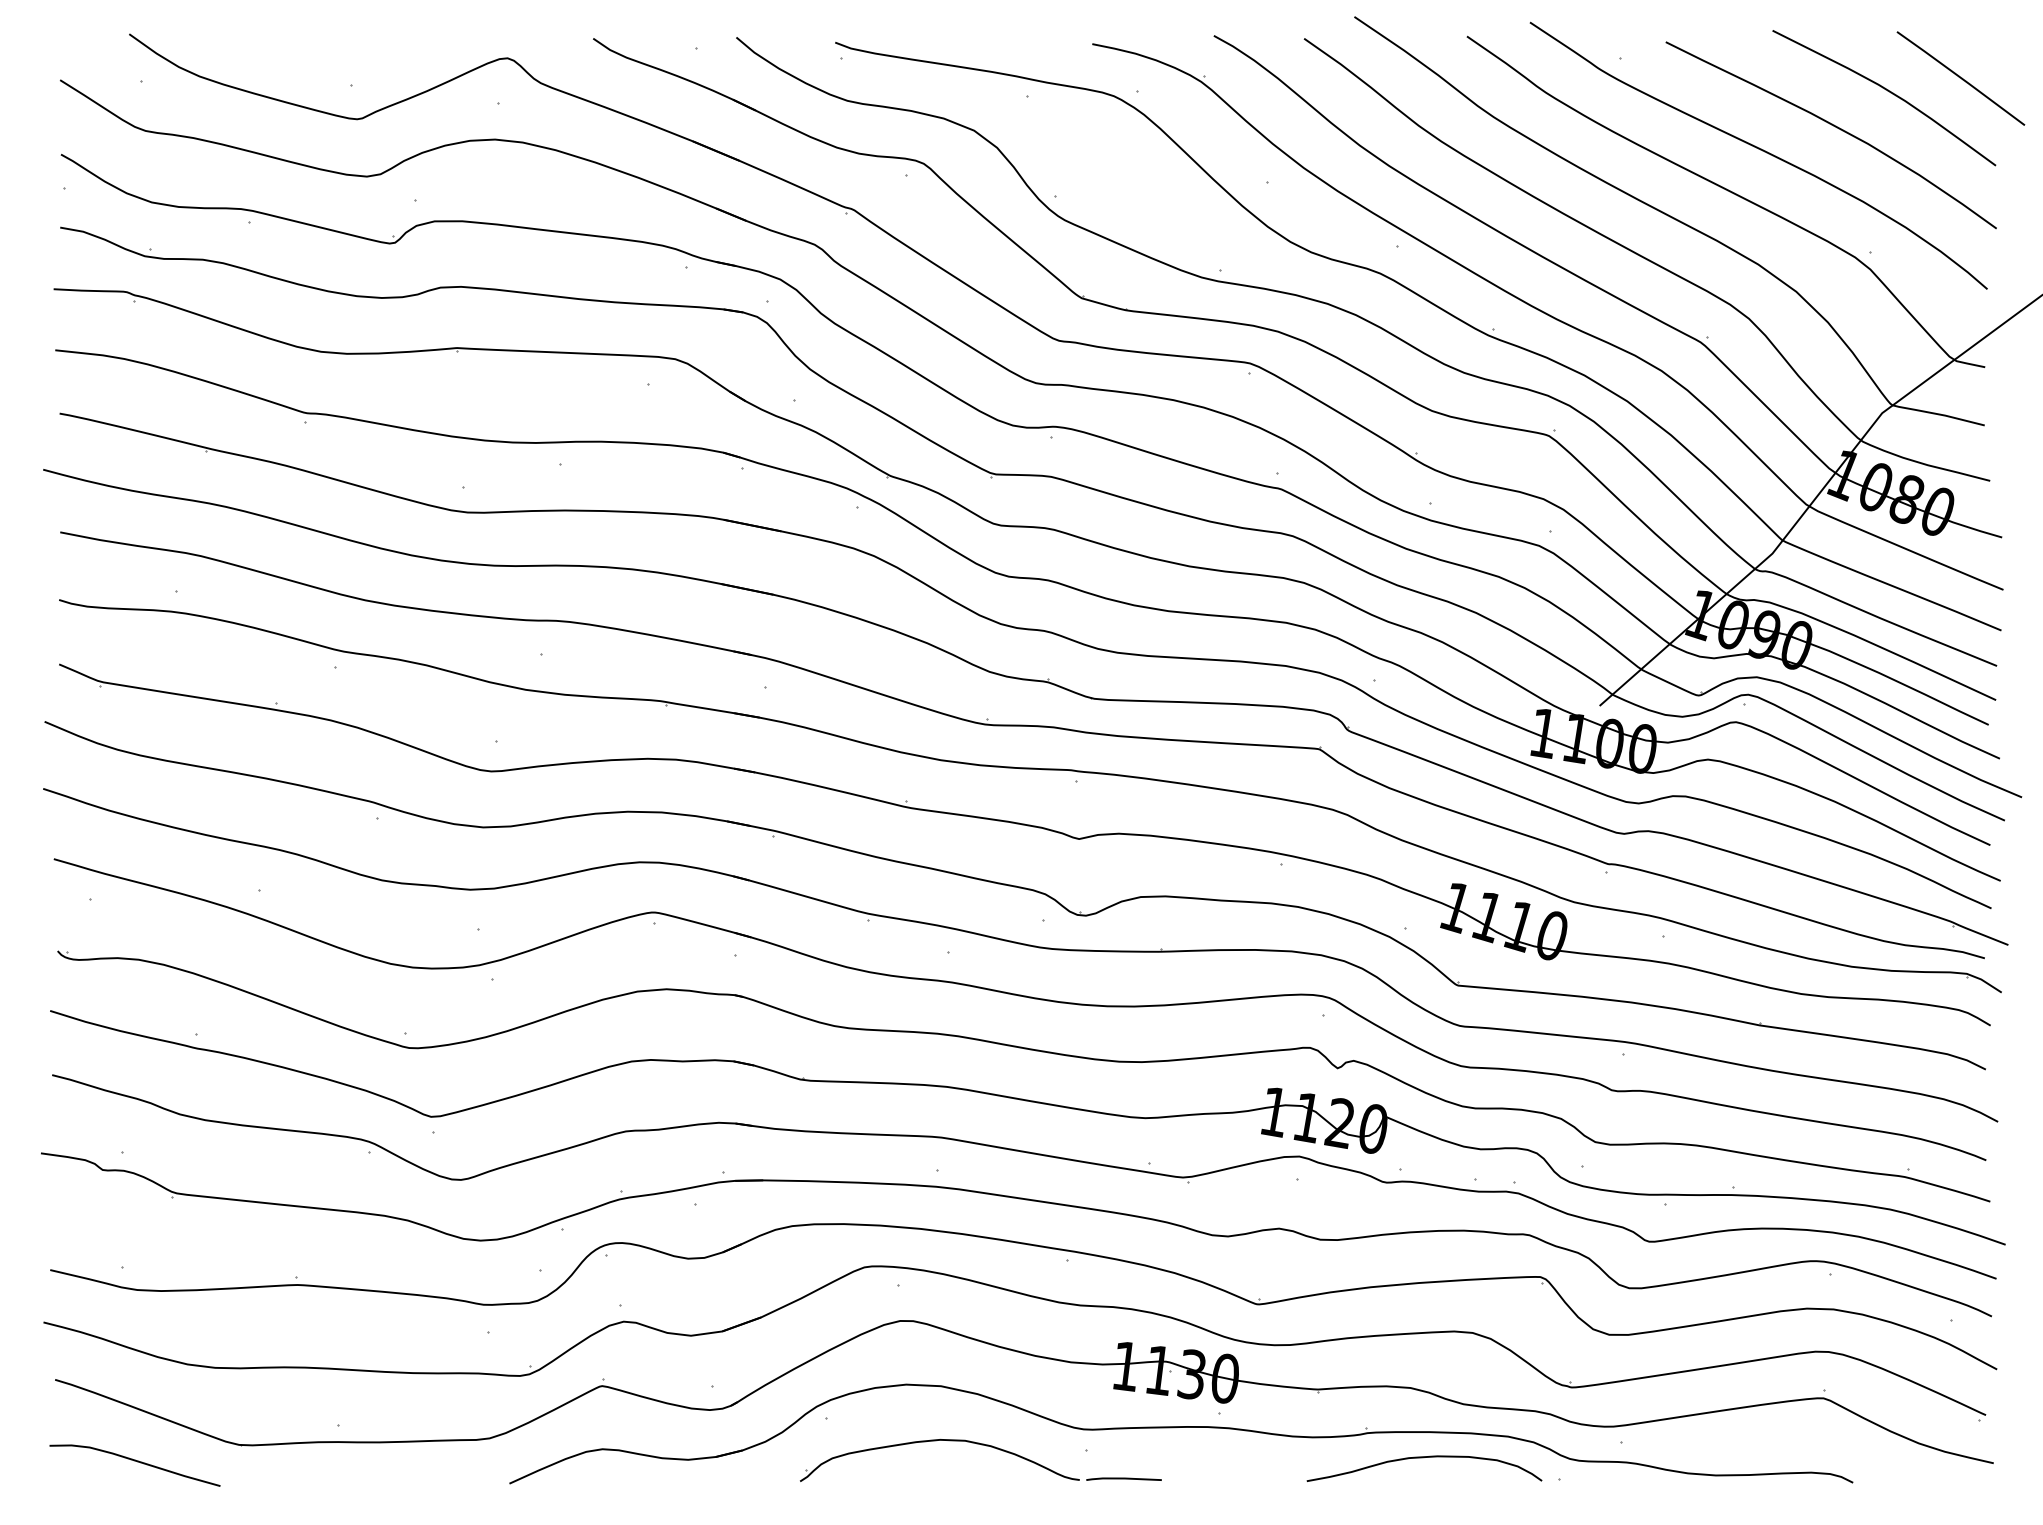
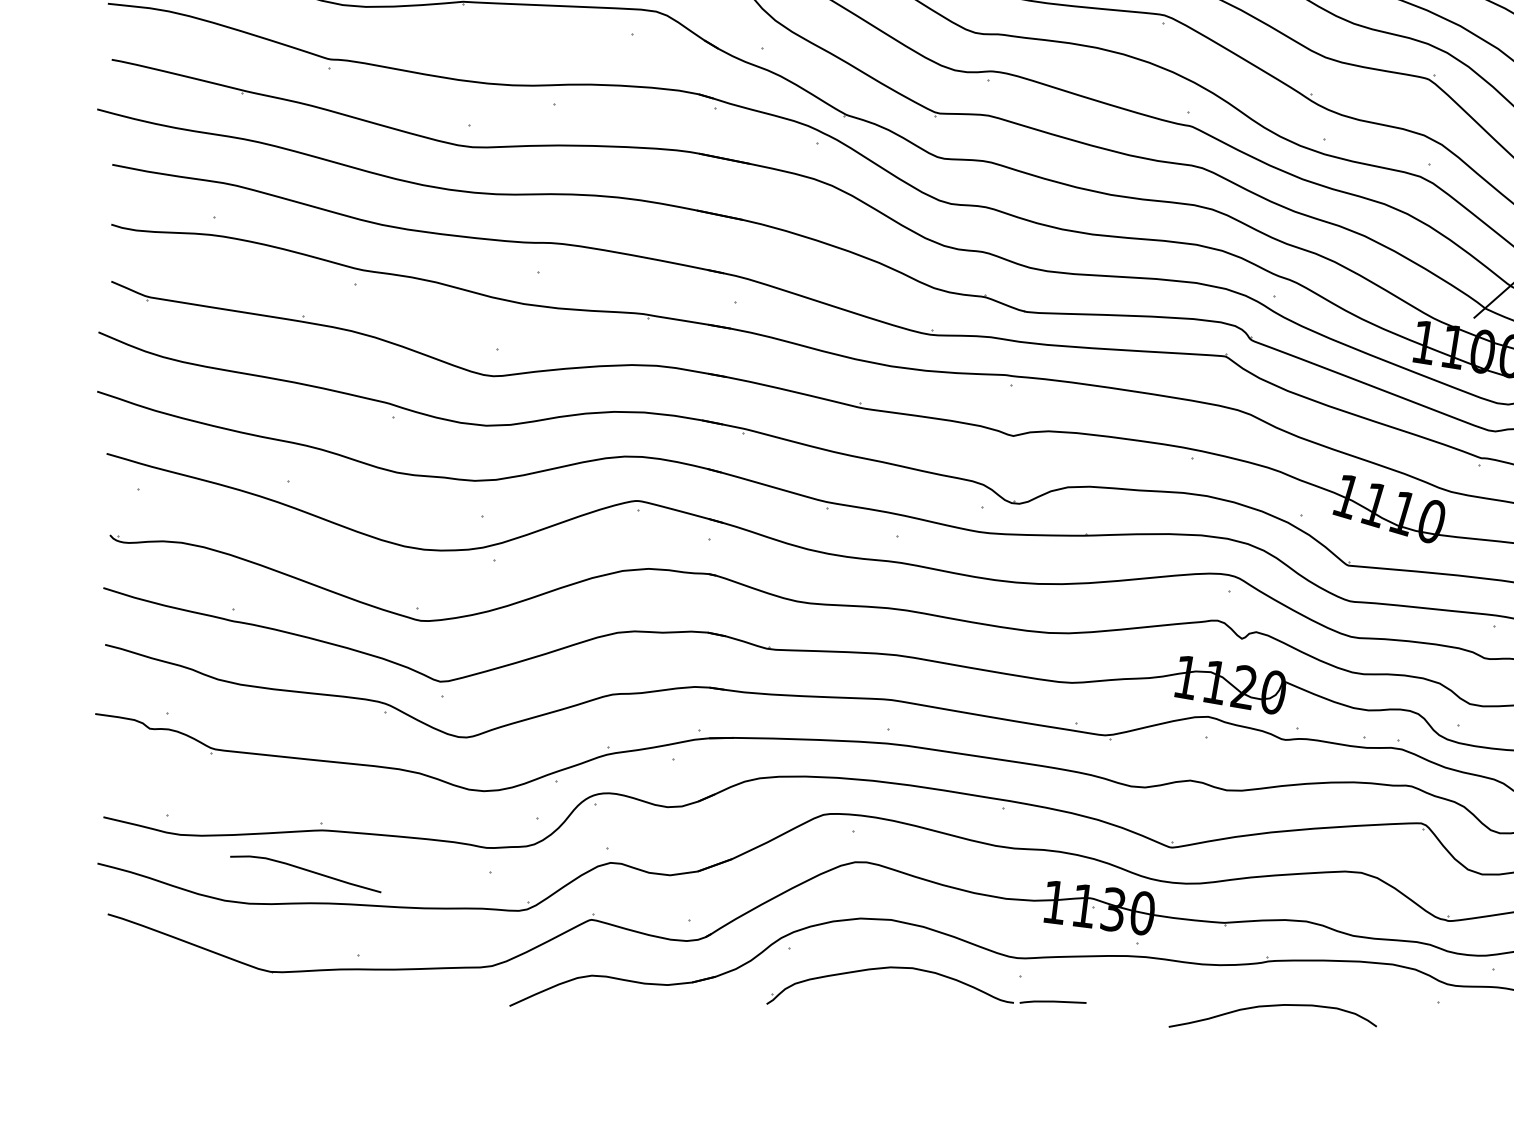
curve: (1423, 1458) -> (1271, 1006), moved
curve: (134, 1461) -> (305, 870), moved

